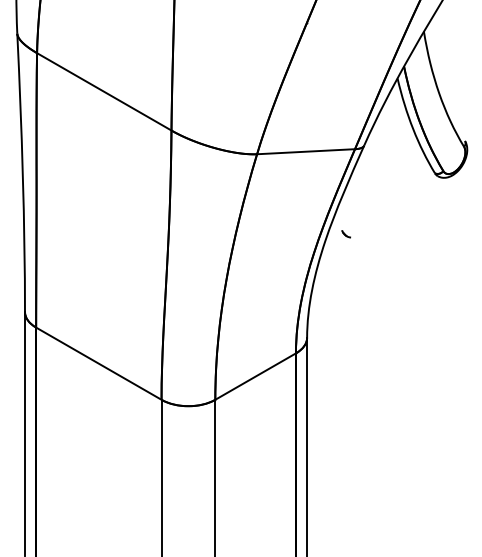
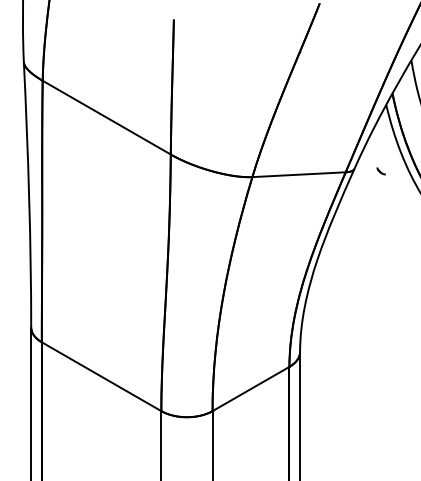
part: (345, 234) -> (380, 171), moved

